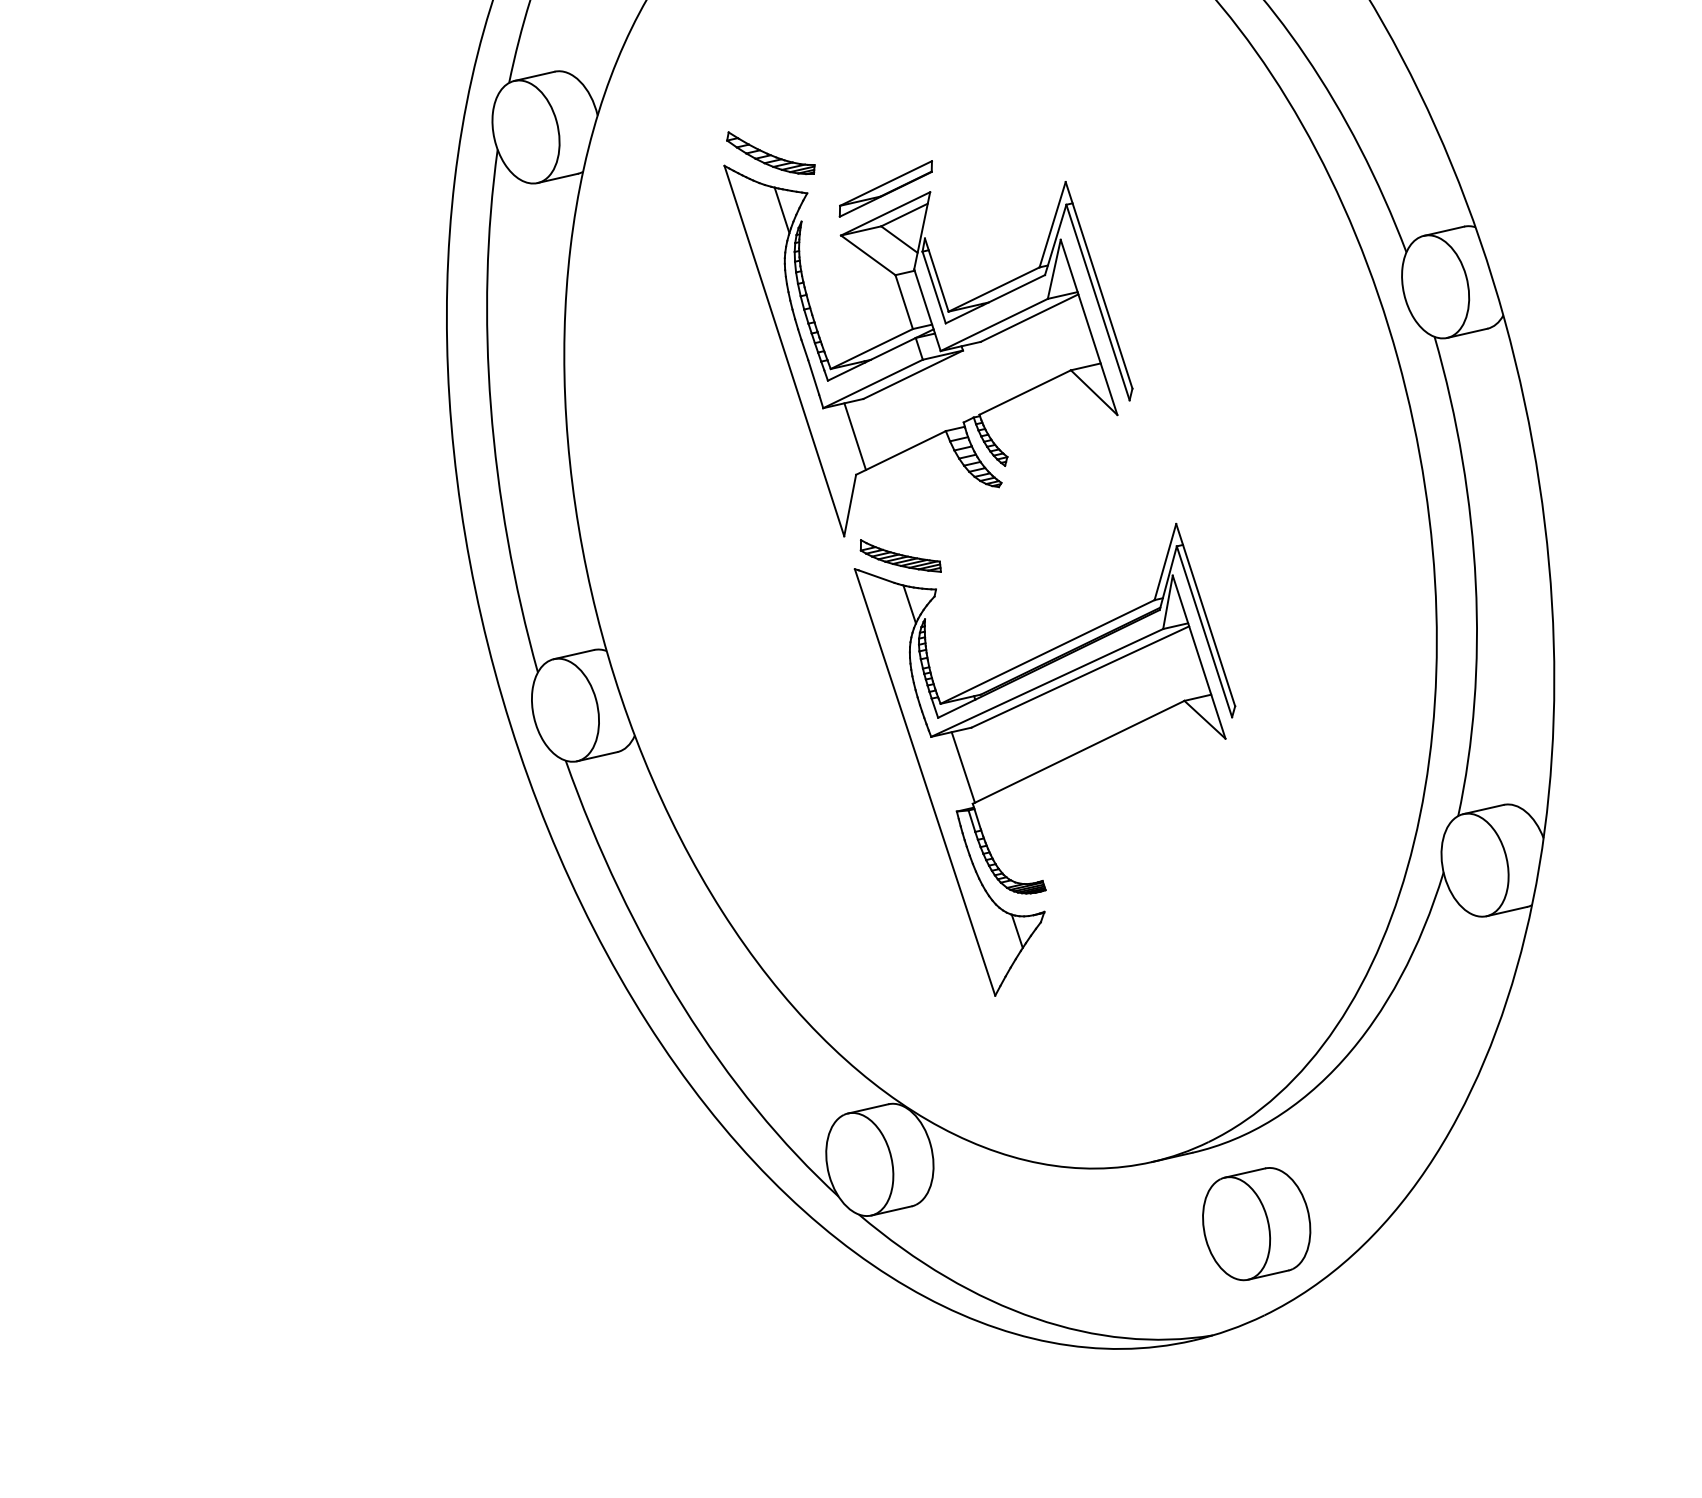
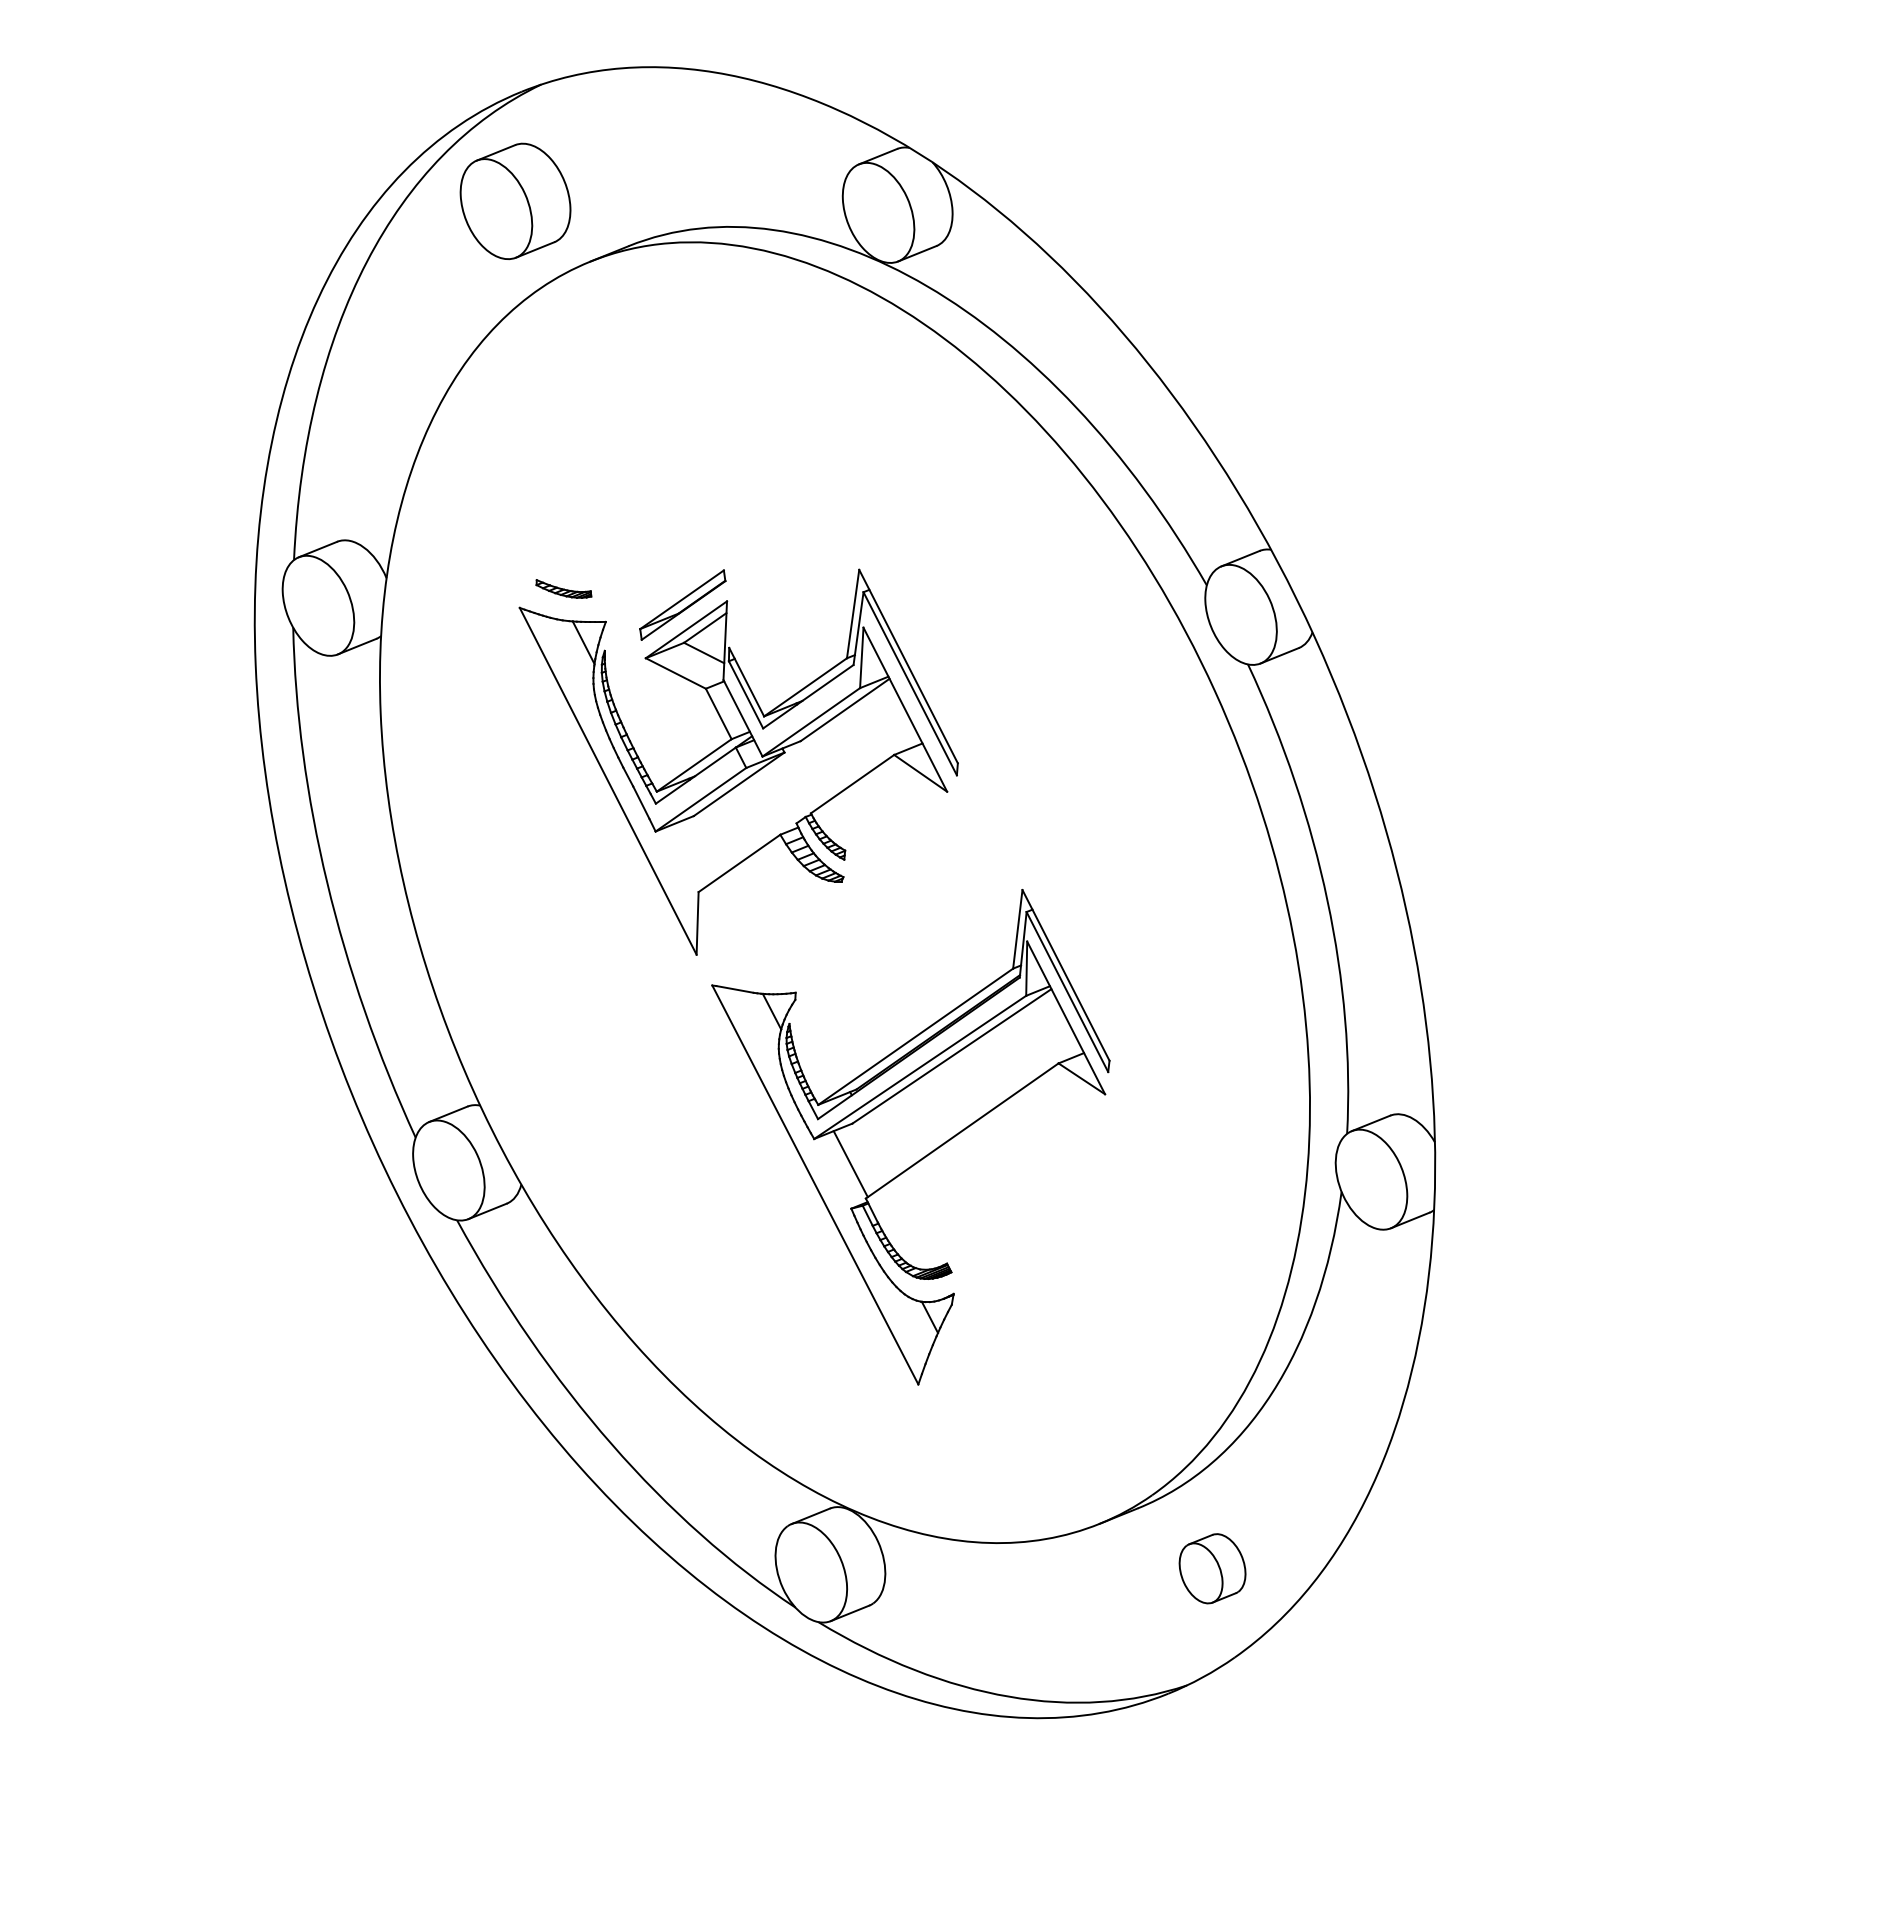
part: (770, 153) -> (563, 588), size x0.6
line: (855, 436) -> (691, 854), removed
part: (900, 556) -> (755, 965), removed
part: (1256, 1223) -> (1212, 1568), size x0.6

